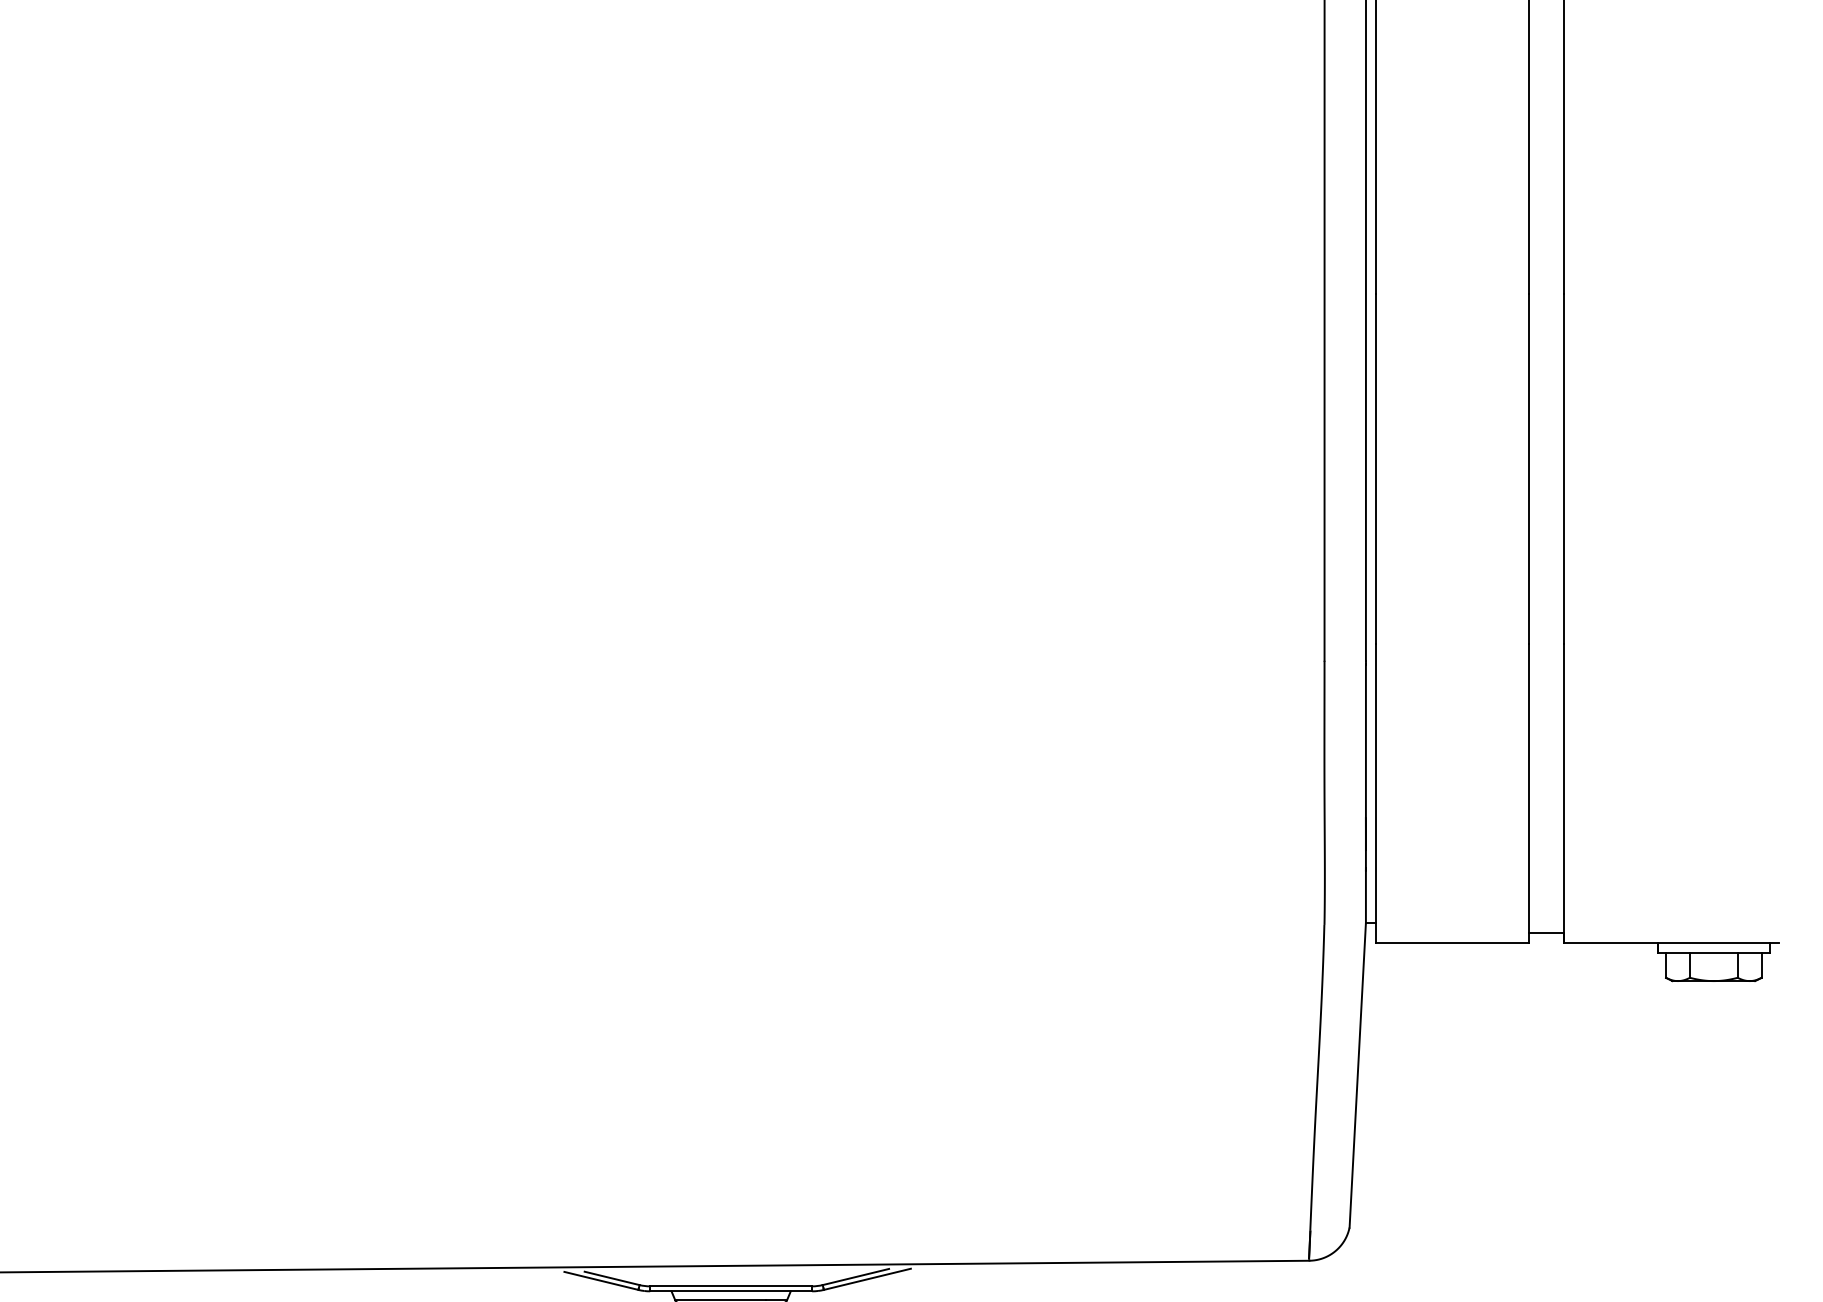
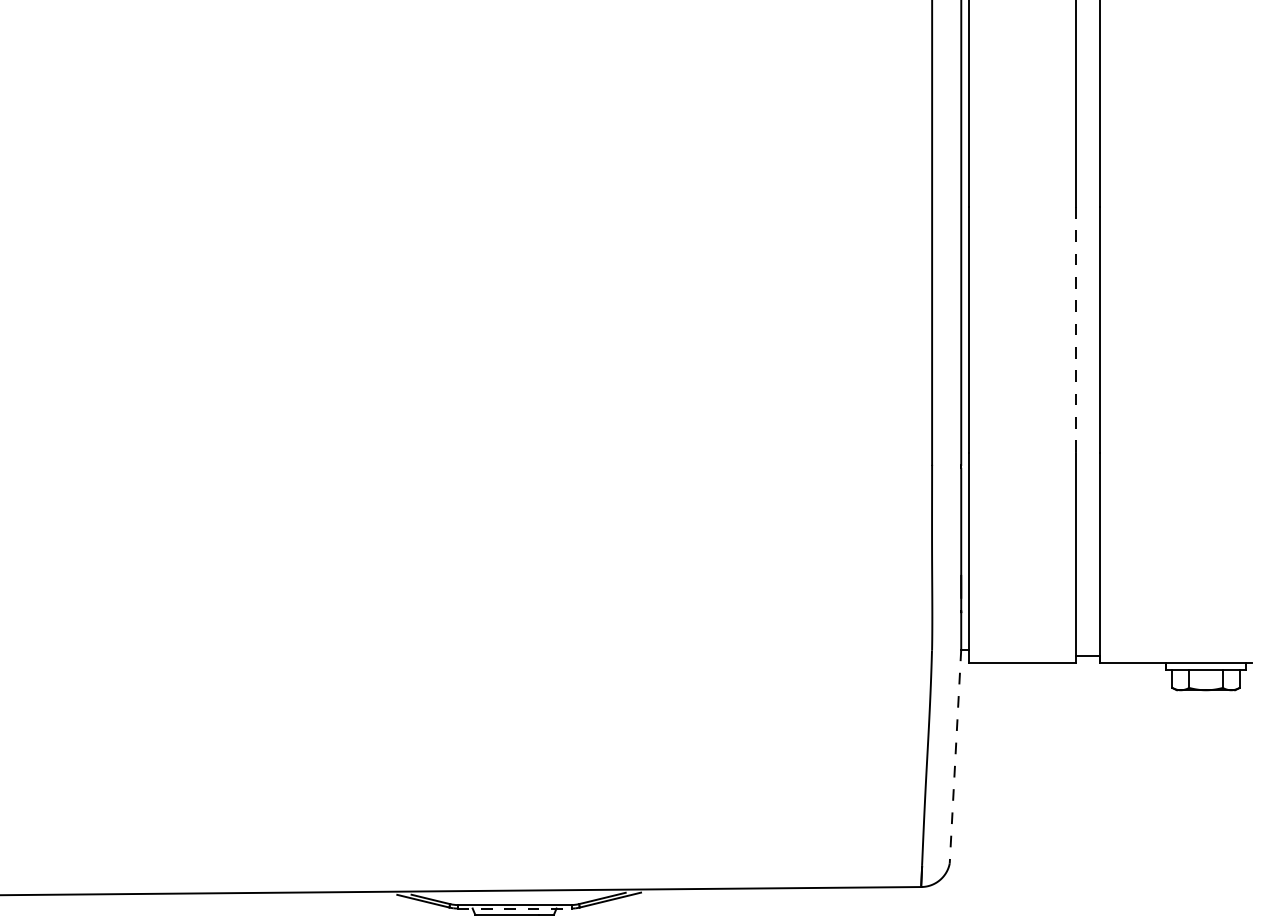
line: (1528, 469) -> (1075, 330), solid -> dashed
line: (1357, 1075) -> (955, 756), solid -> dashed
line: (731, 1291) -> (514, 908), solid -> dashed

